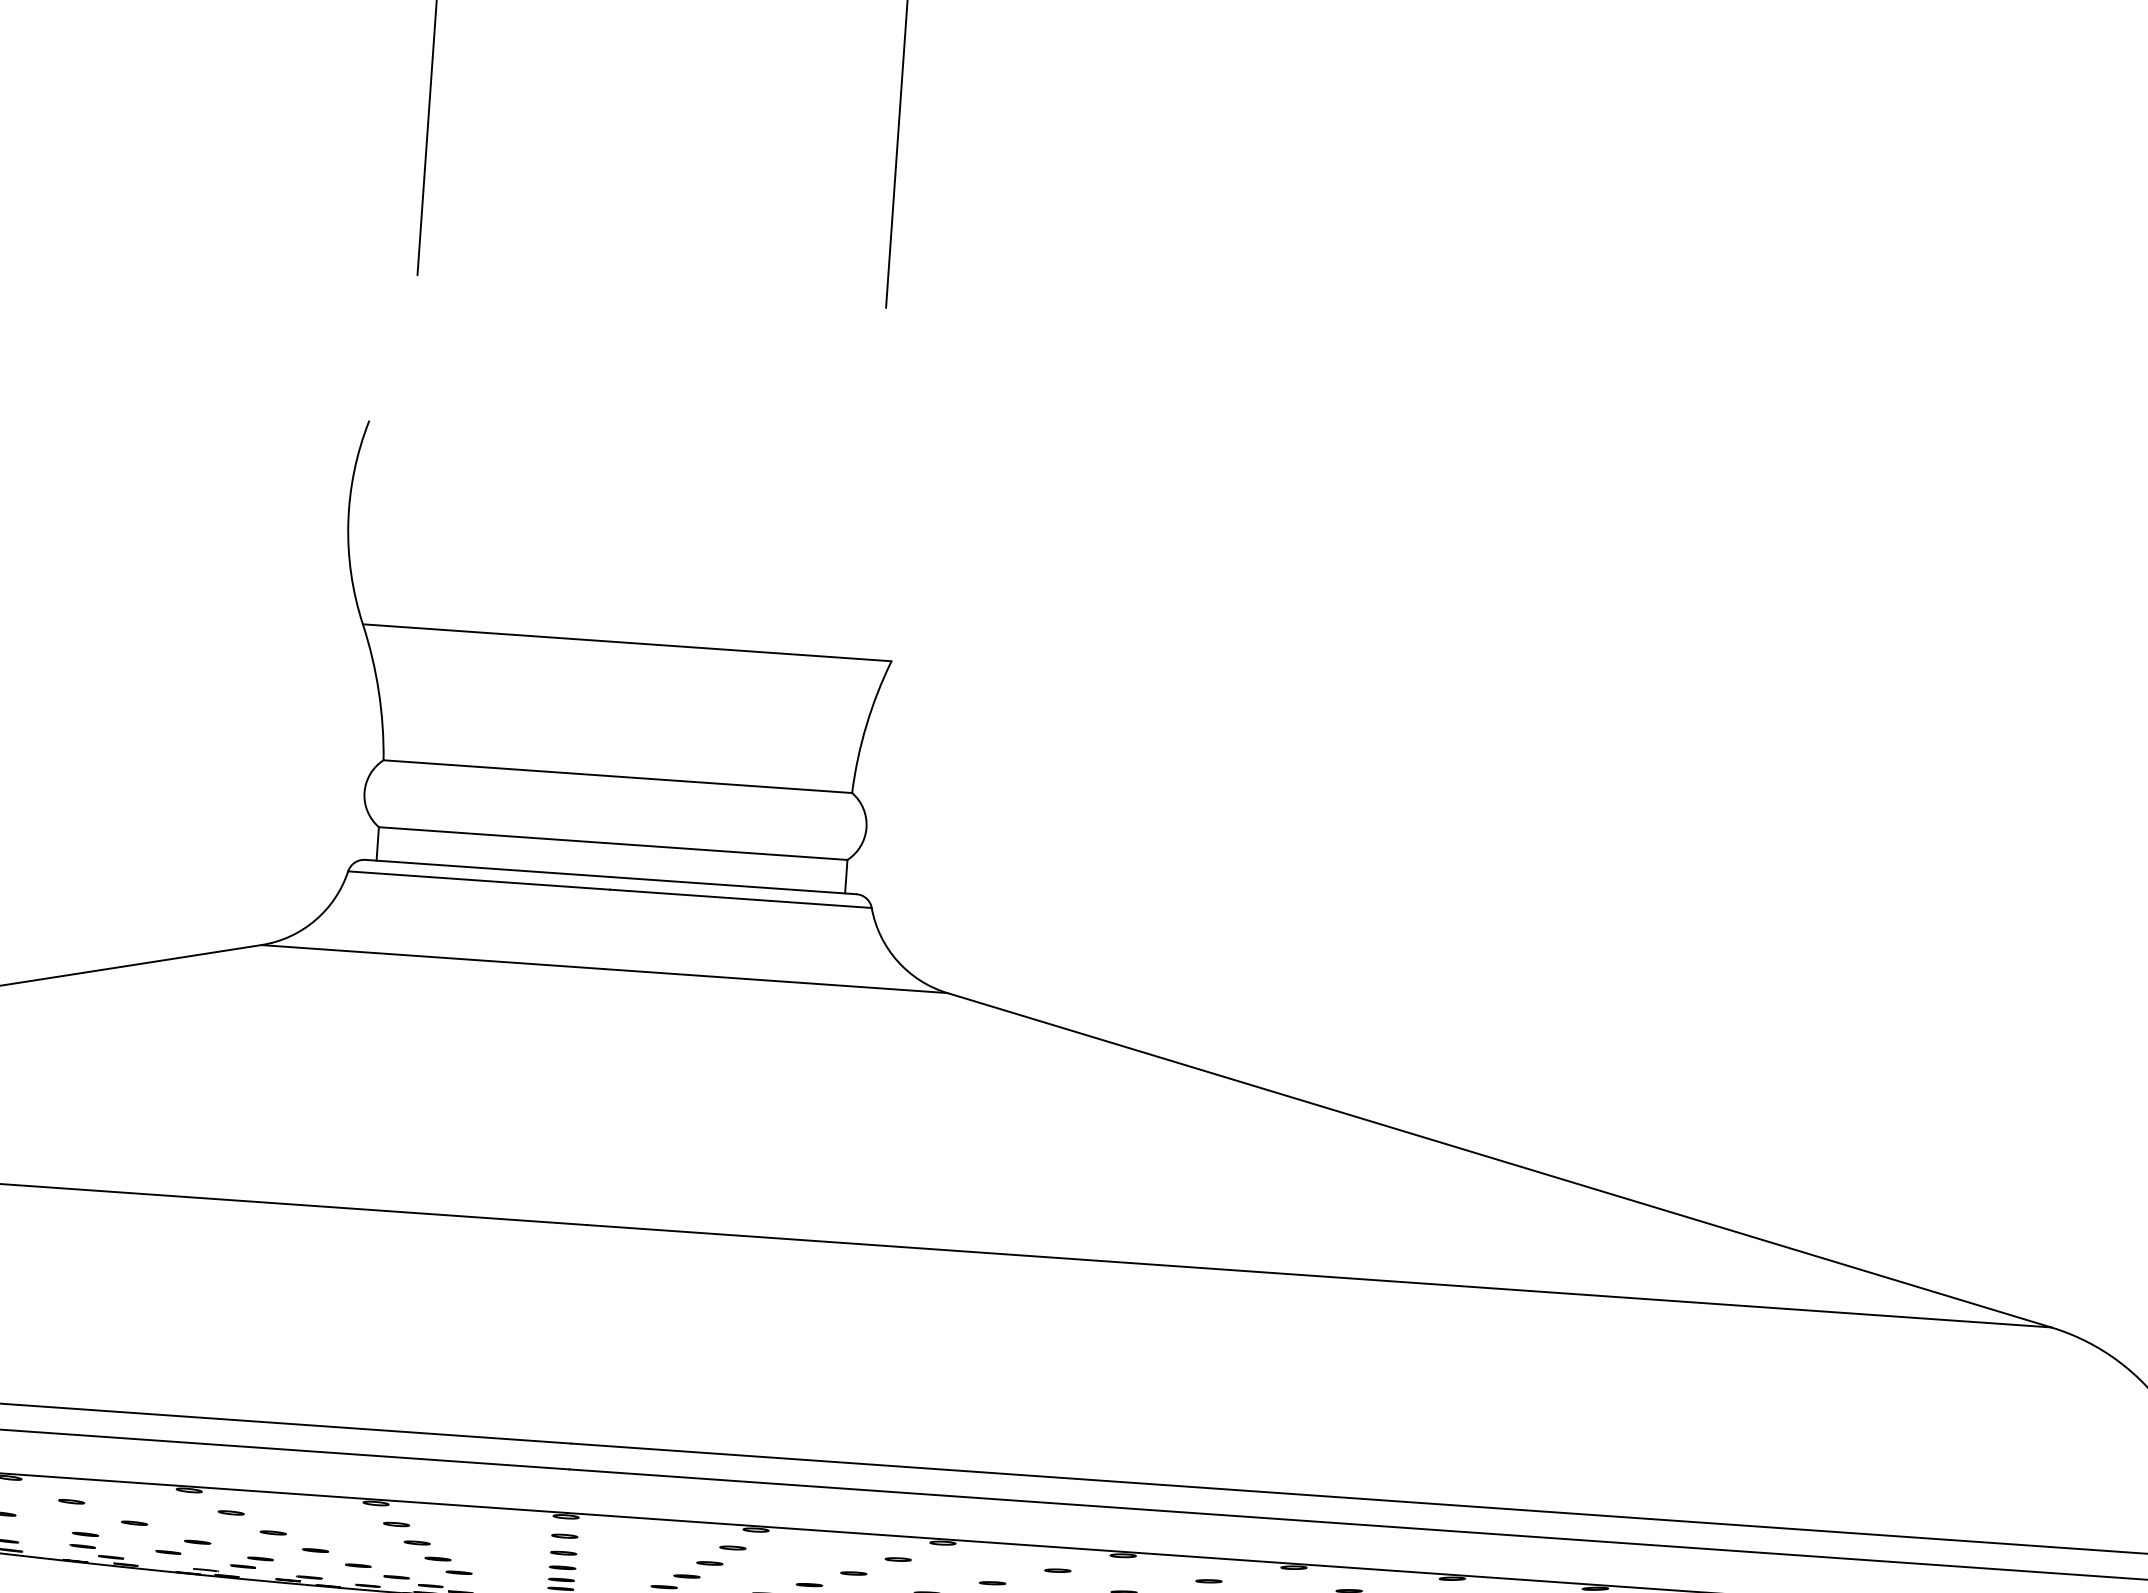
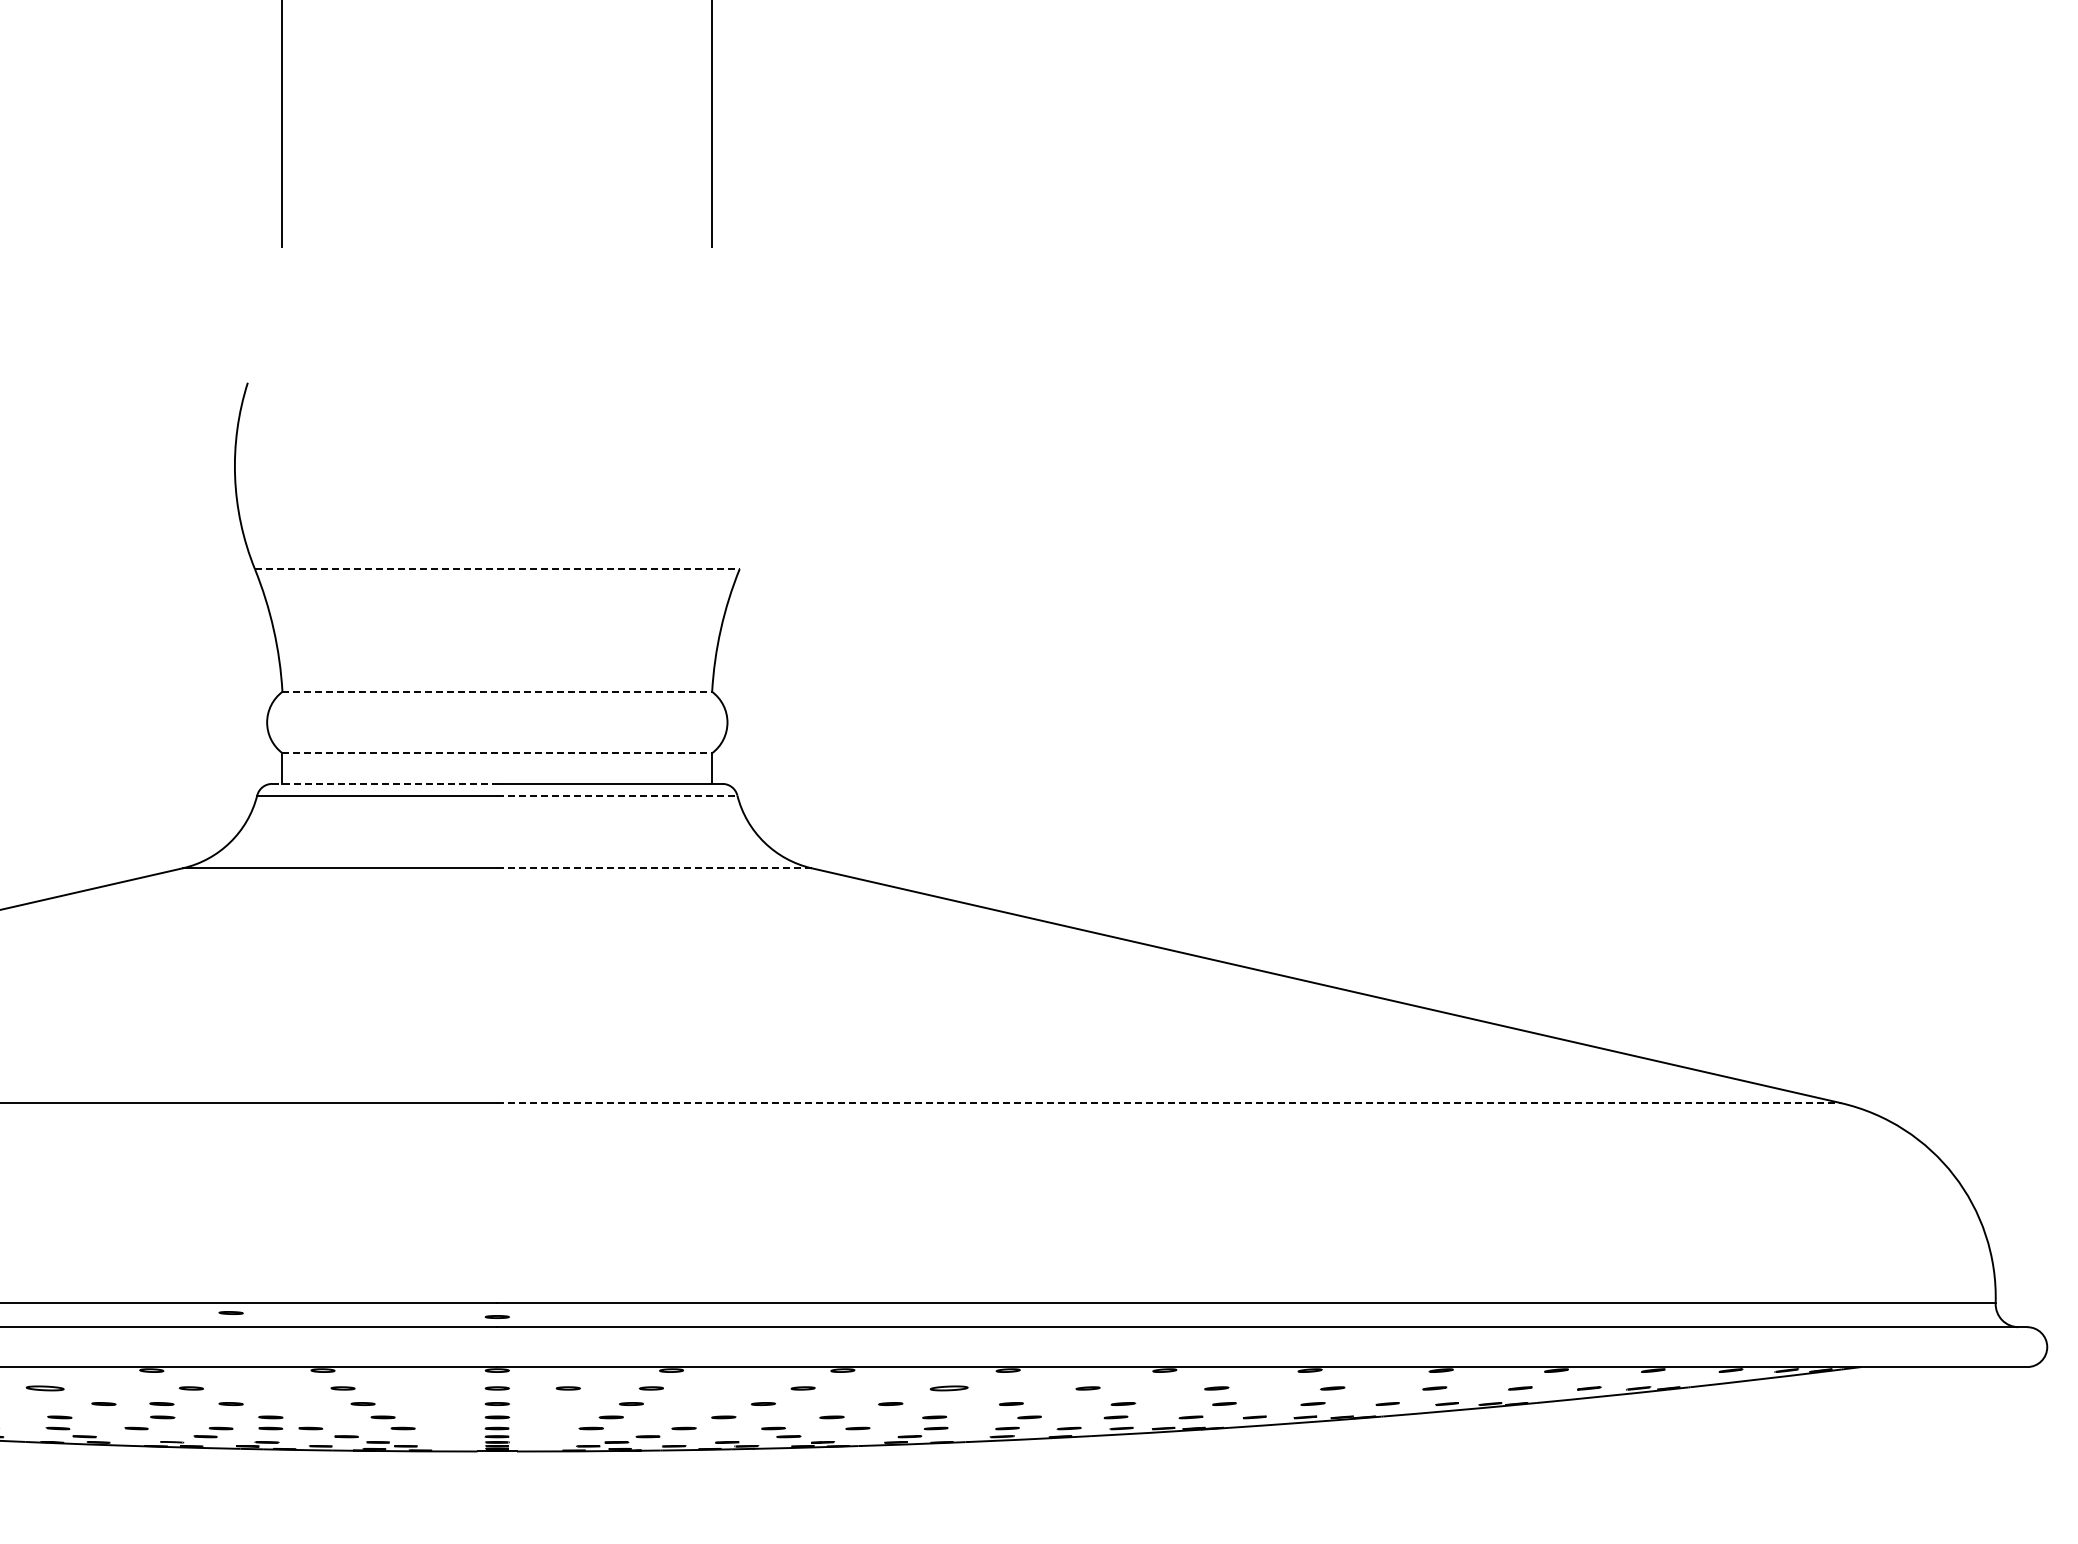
line: (627, 643) -> (497, 569), solid -> dashed
line: (618, 776) -> (497, 691), solid -> dashed
line: (613, 843) -> (497, 753), solid -> dashed
line: (487, 867) -> (384, 783), solid -> dashed
line: (741, 898) -> (617, 795), solid -> dashed
line: (776, 981) -> (655, 868), solid -> dashed
line: (1318, 1276) -> (1168, 1103), solid -> dashed
line: (279, 1433) -> (230, 1312), added
line: (569, 1457) -> (496, 1316), added
part: (70, 1501) -> (44, 1388), size x1.6
line: (197, 1527) -> (161, 1403), added
line: (641, 1541) -> (567, 1388), added
line: (314, 1562) -> (270, 1428), added
part: (1057, 1570) -> (949, 1388), size x1.6

